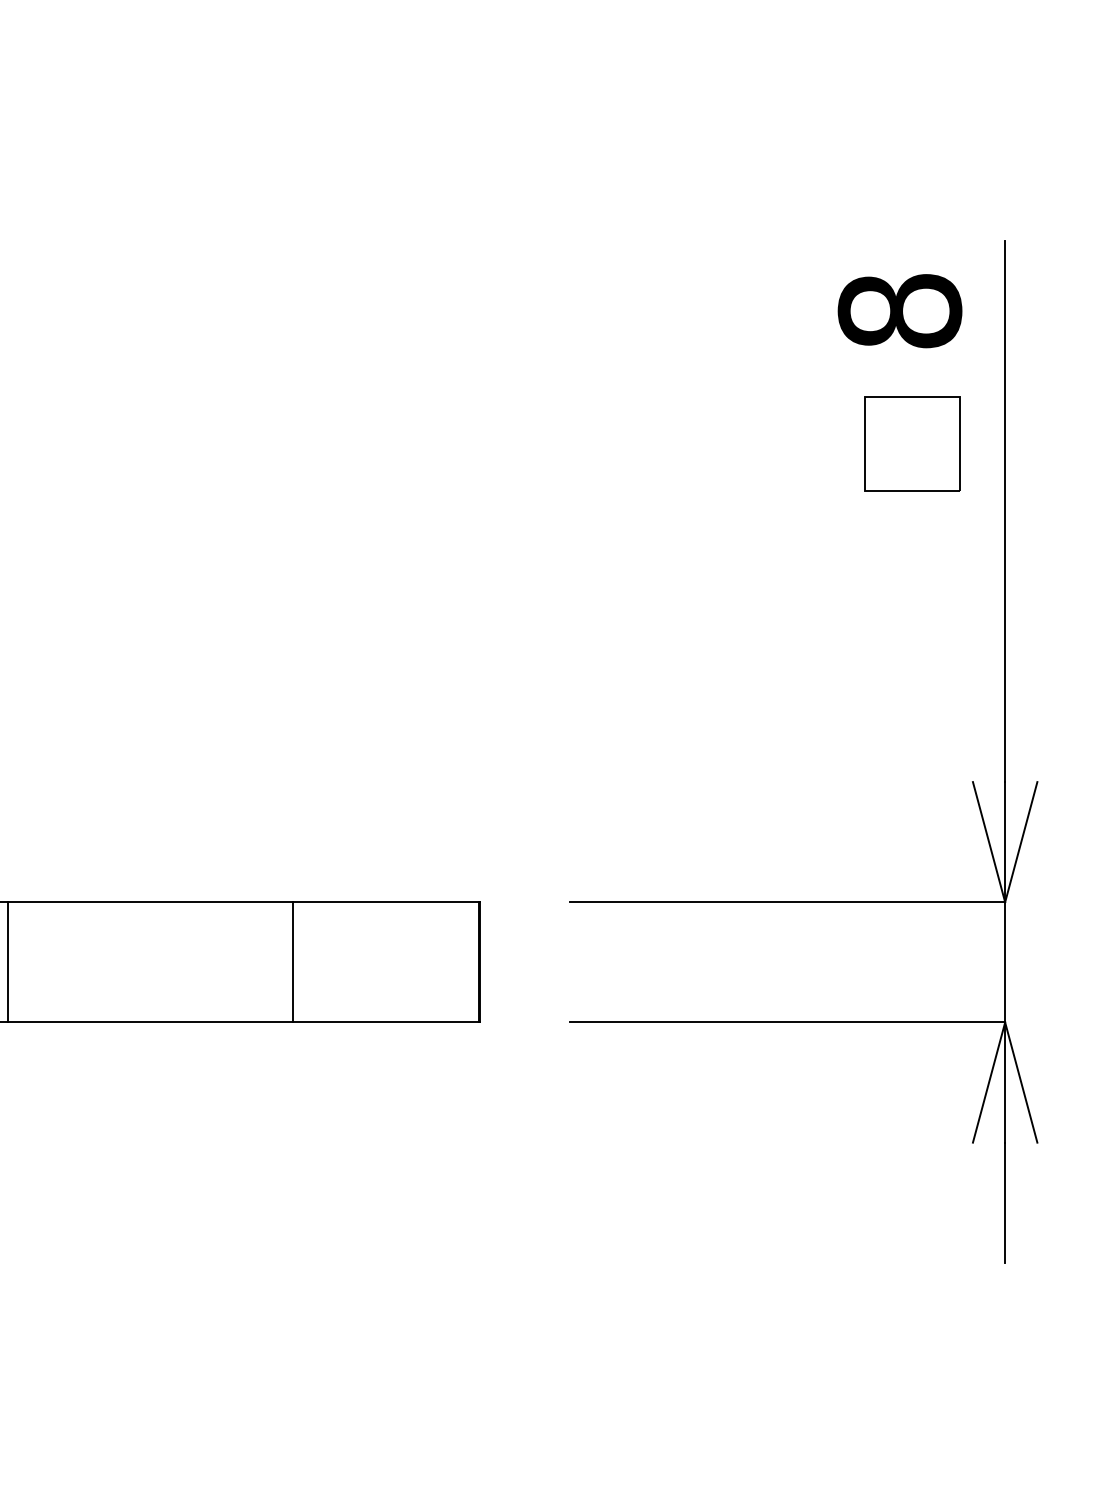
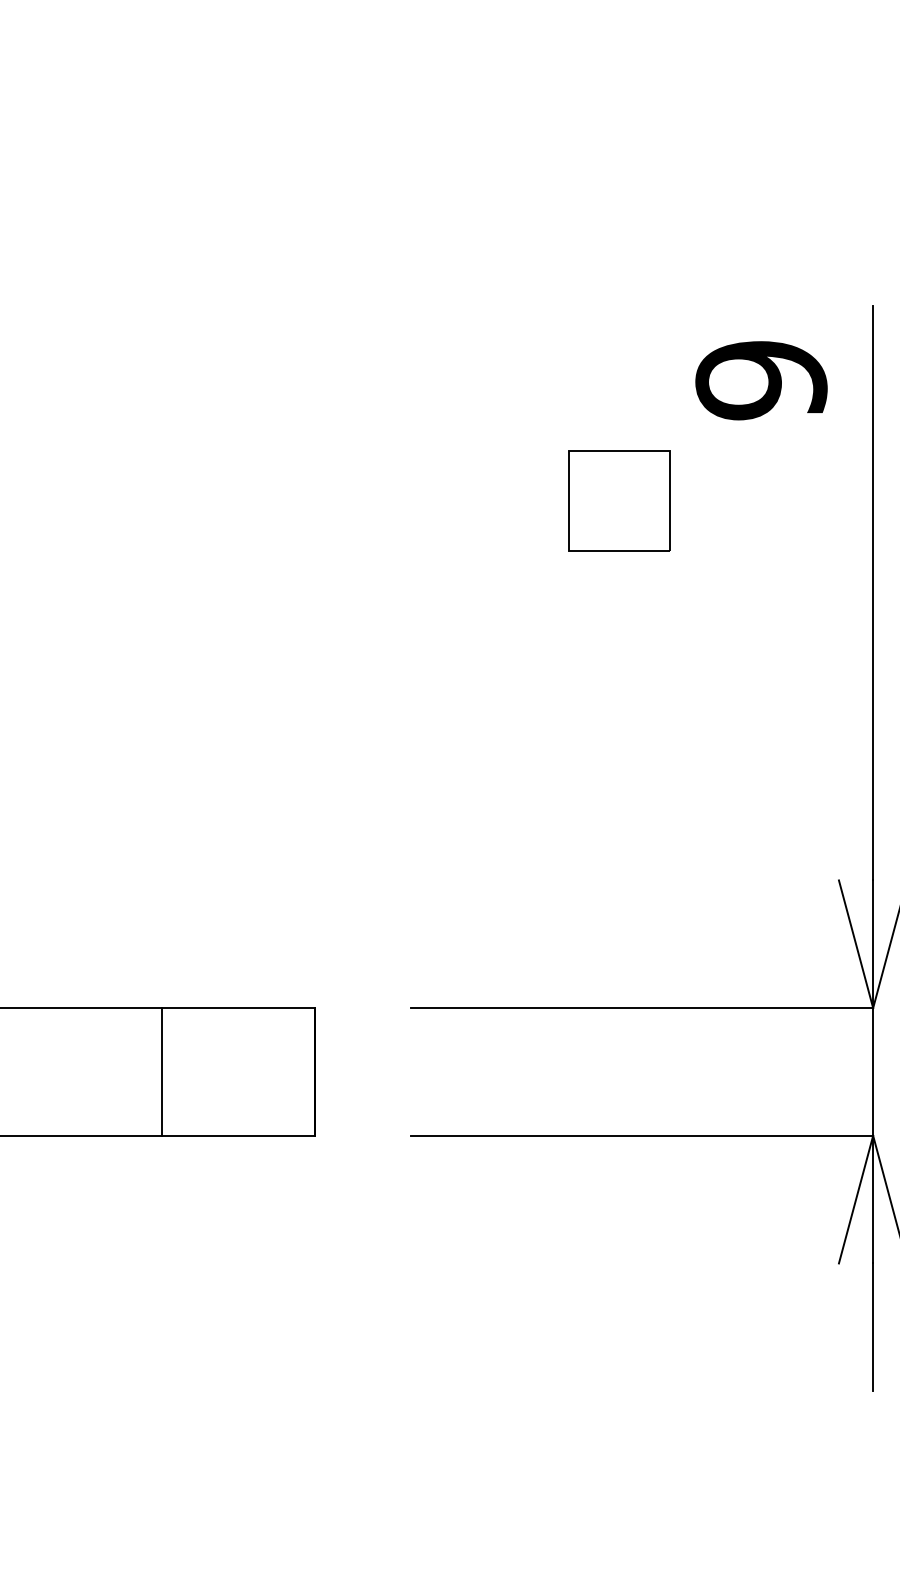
text: (899, 311) -> (760, 380), 8 -> 9
part: (912, 443) -> (619, 500), moved
line: (292, 962) -> (161, 1072), moved

